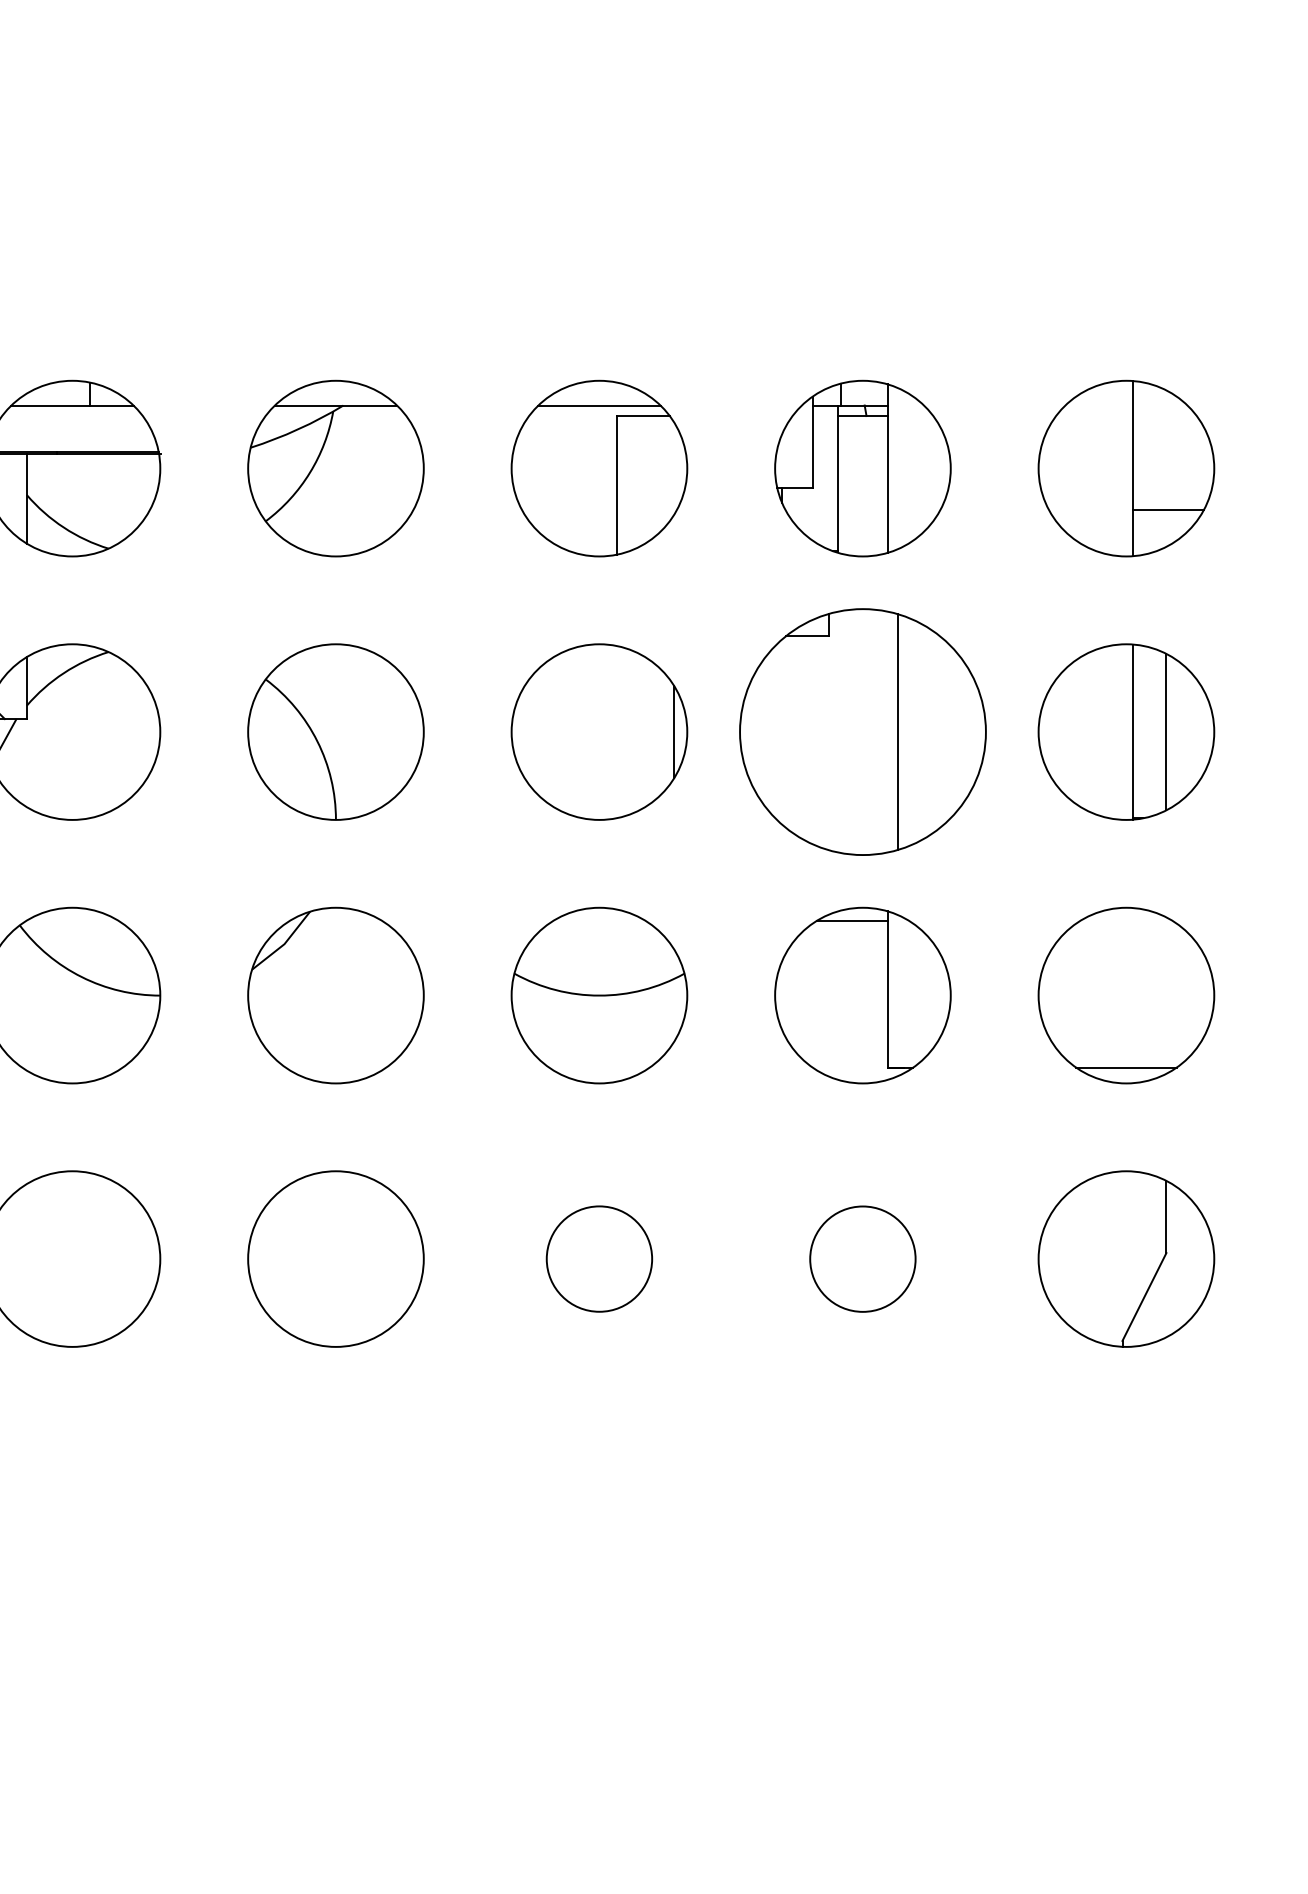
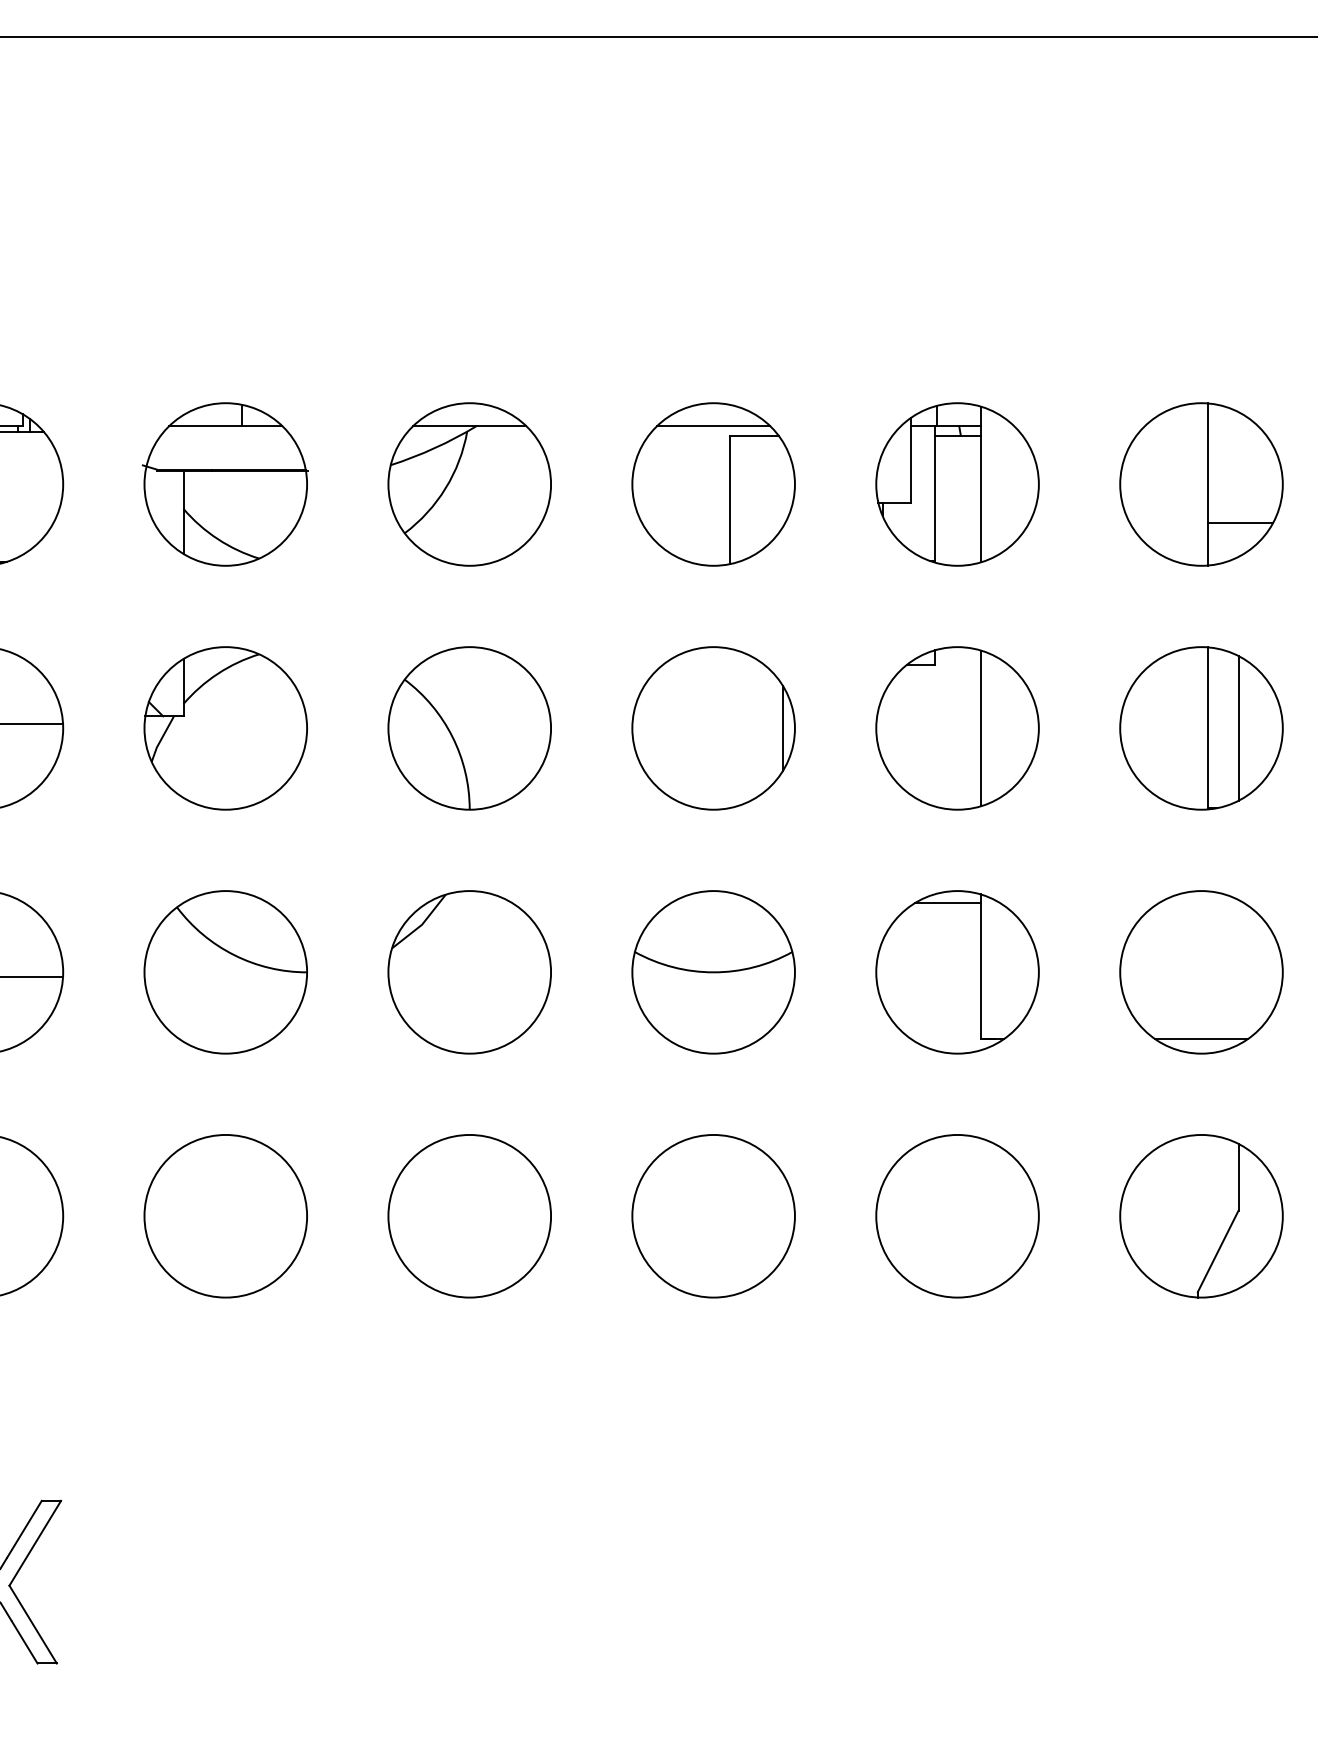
part: (862, 732) -> (957, 728), size x0.71
circle: (599, 1258) -> (713, 1215), size x1.67
circle: (862, 1259) -> (957, 1216), size x1.67

